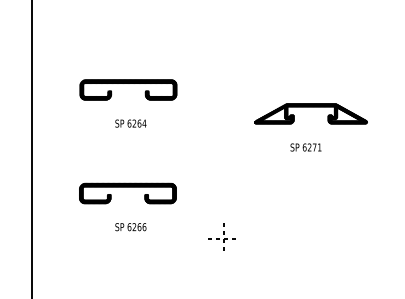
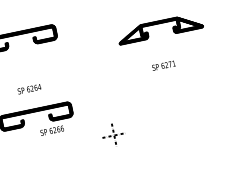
text: (130, 123) -> (29, 89), moved
text: (305, 147) -> (163, 65), moved
text: (130, 227) -> (51, 131), moved

